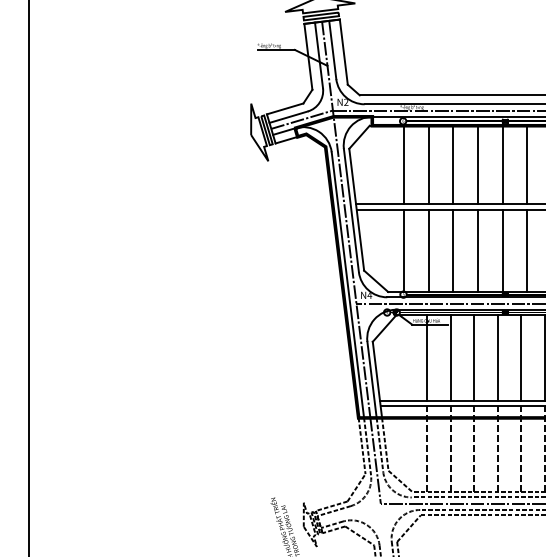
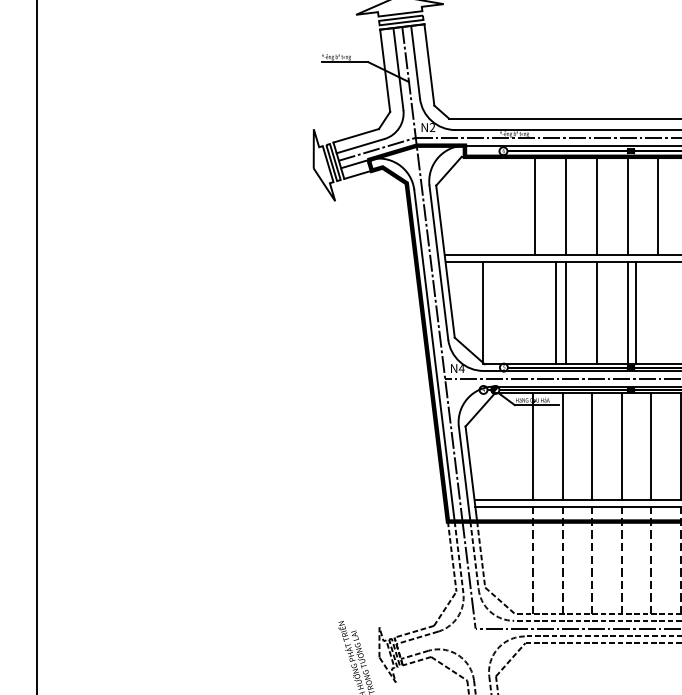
line: (403, 164) -> (504, 205), removed
line: (403, 250) -> (483, 312), moved
line: (428, 250) -> (556, 312), moved
line: (527, 250) -> (636, 312), moved

